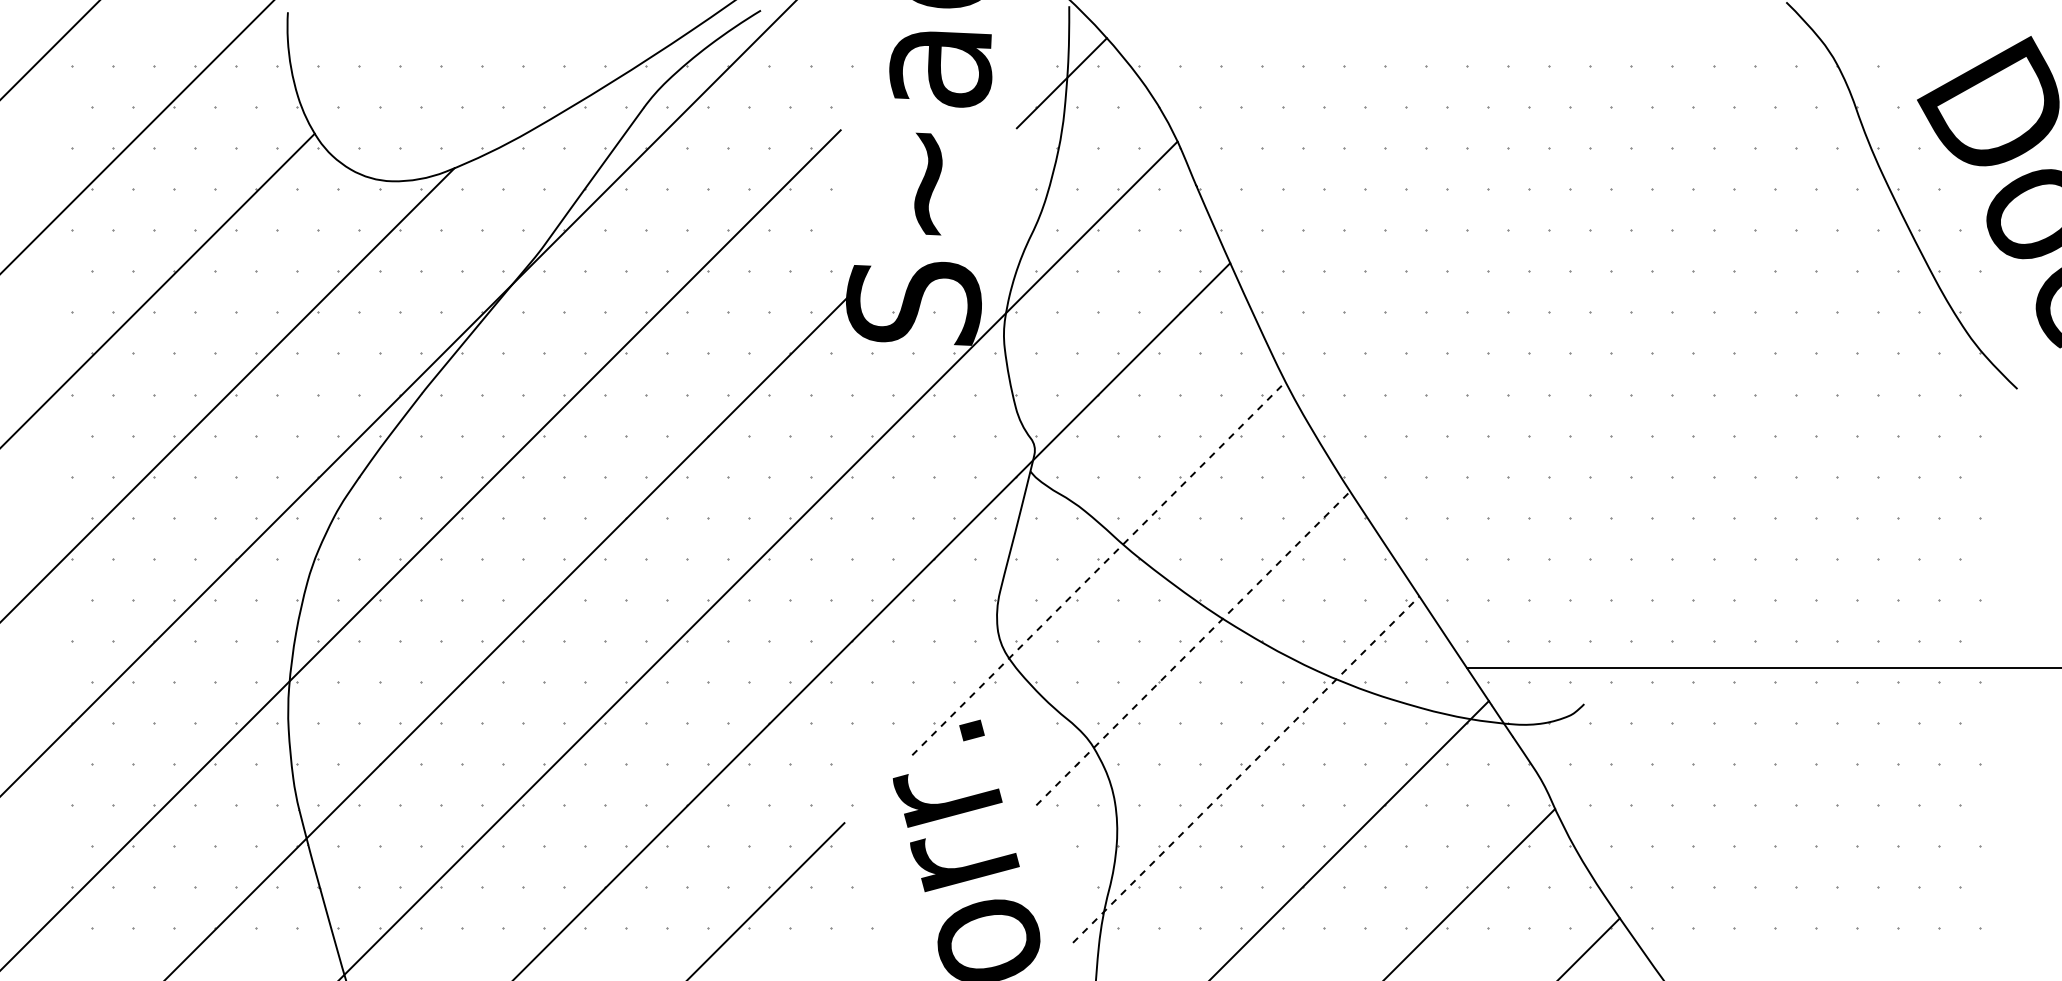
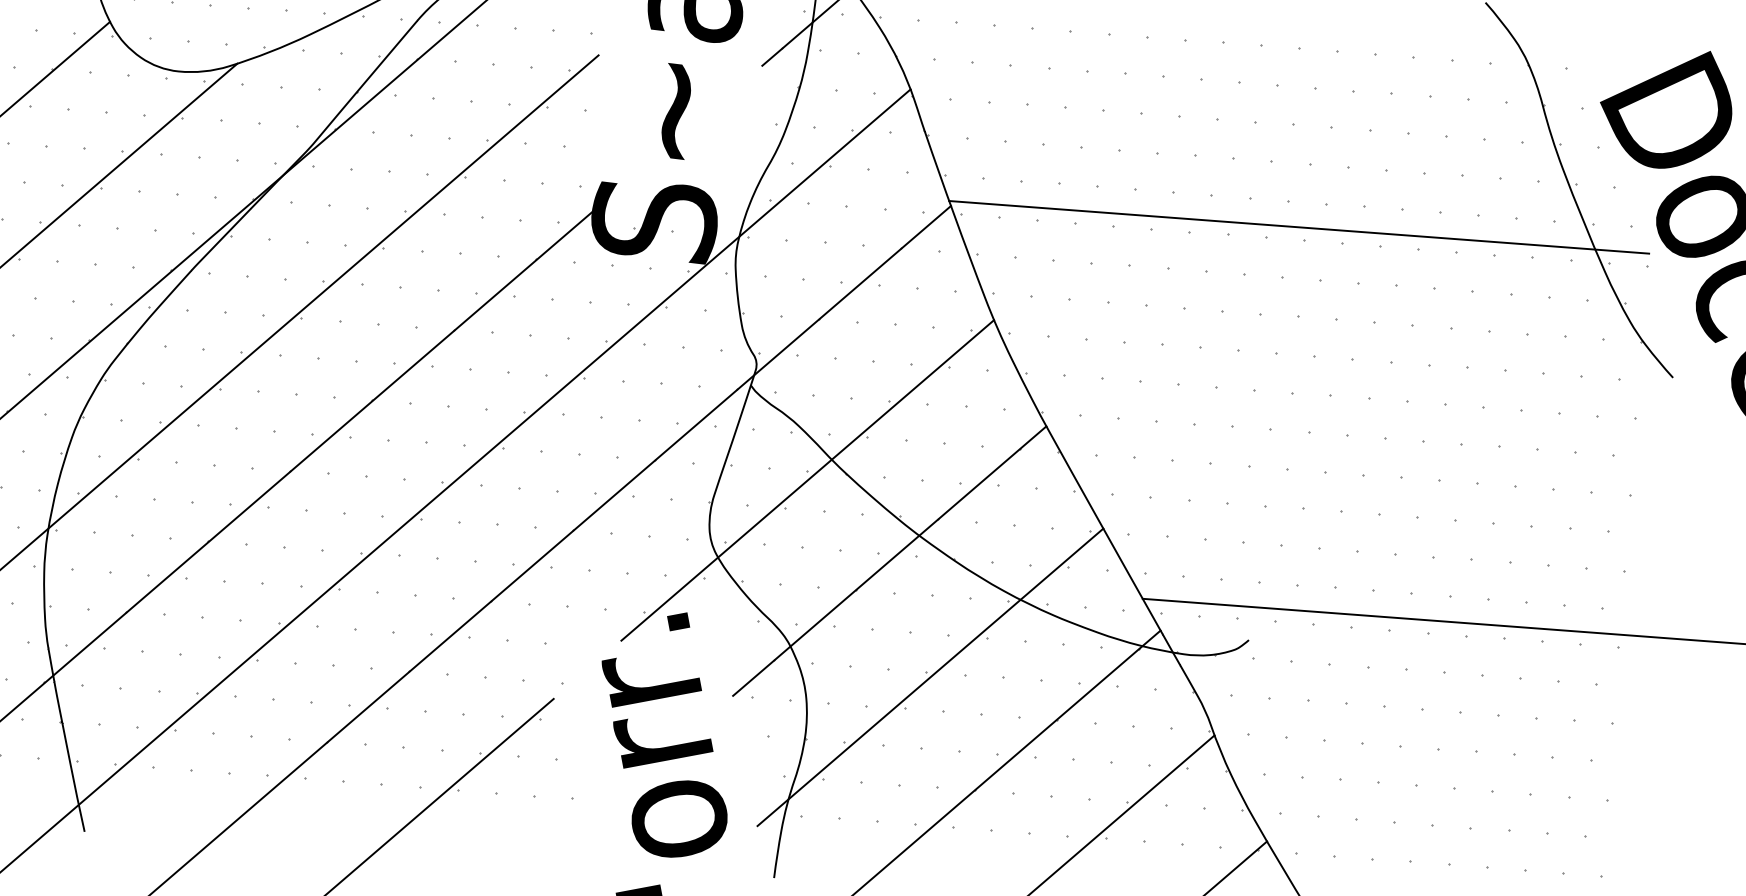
line: (1604, 258) -> (1298, 227), added
line: (1098, 568) -> (807, 480), dashed -> solid
line: (1193, 648) -> (889, 561), dashed -> solid
line: (1246, 769) -> (930, 677), dashed -> solid

